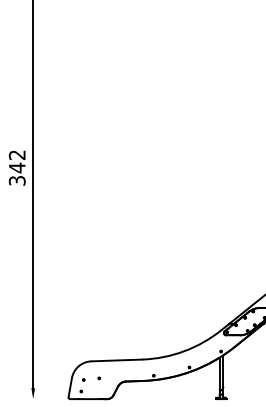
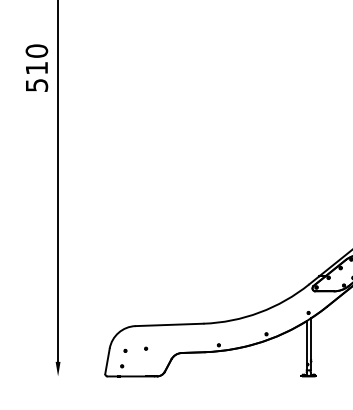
text: (16, 167) -> (35, 67), 342 -> 510

